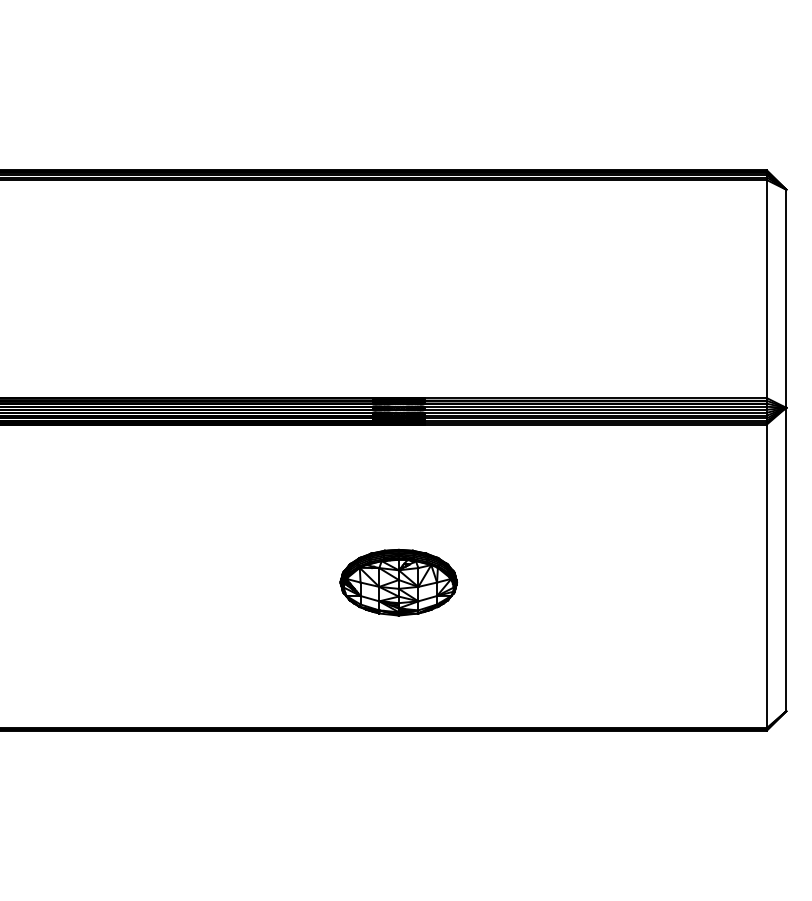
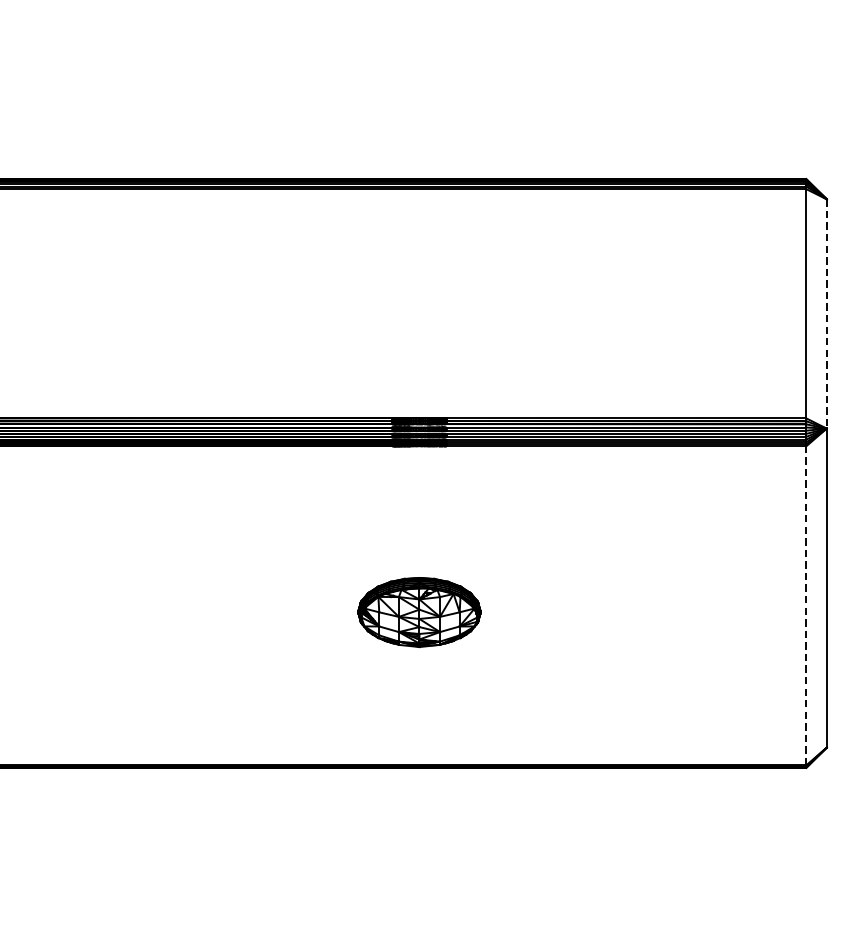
line: (786, 299) -> (827, 314), solid -> dashed
line: (766, 576) -> (805, 605), solid -> dashed

